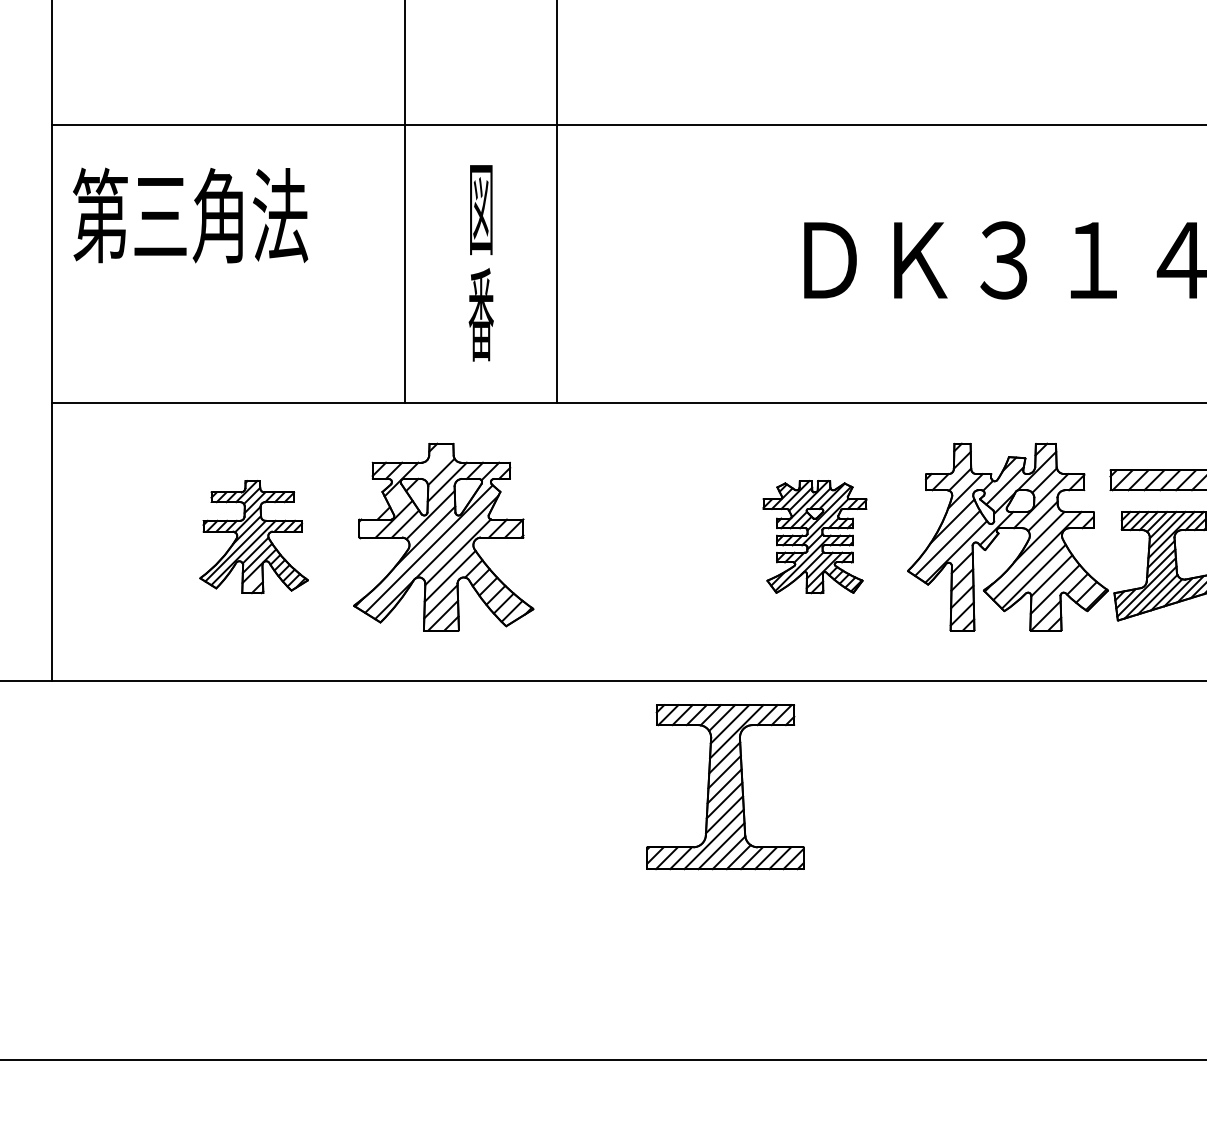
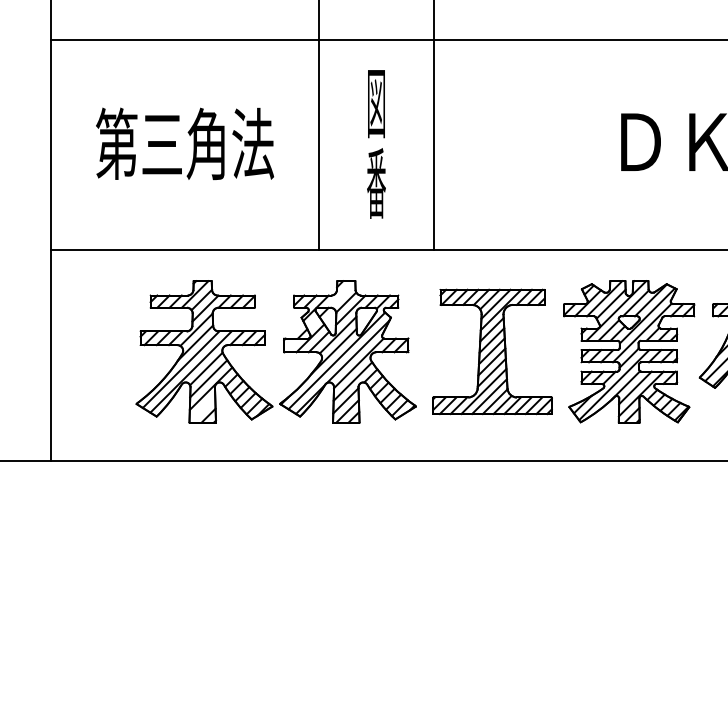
text: (190, 215) -> (184, 143), moved
part: (253, 536) -> (203, 351), size x1.67
part: (814, 536) -> (628, 351), size x1.67
part: (725, 787) -> (492, 352), moved

